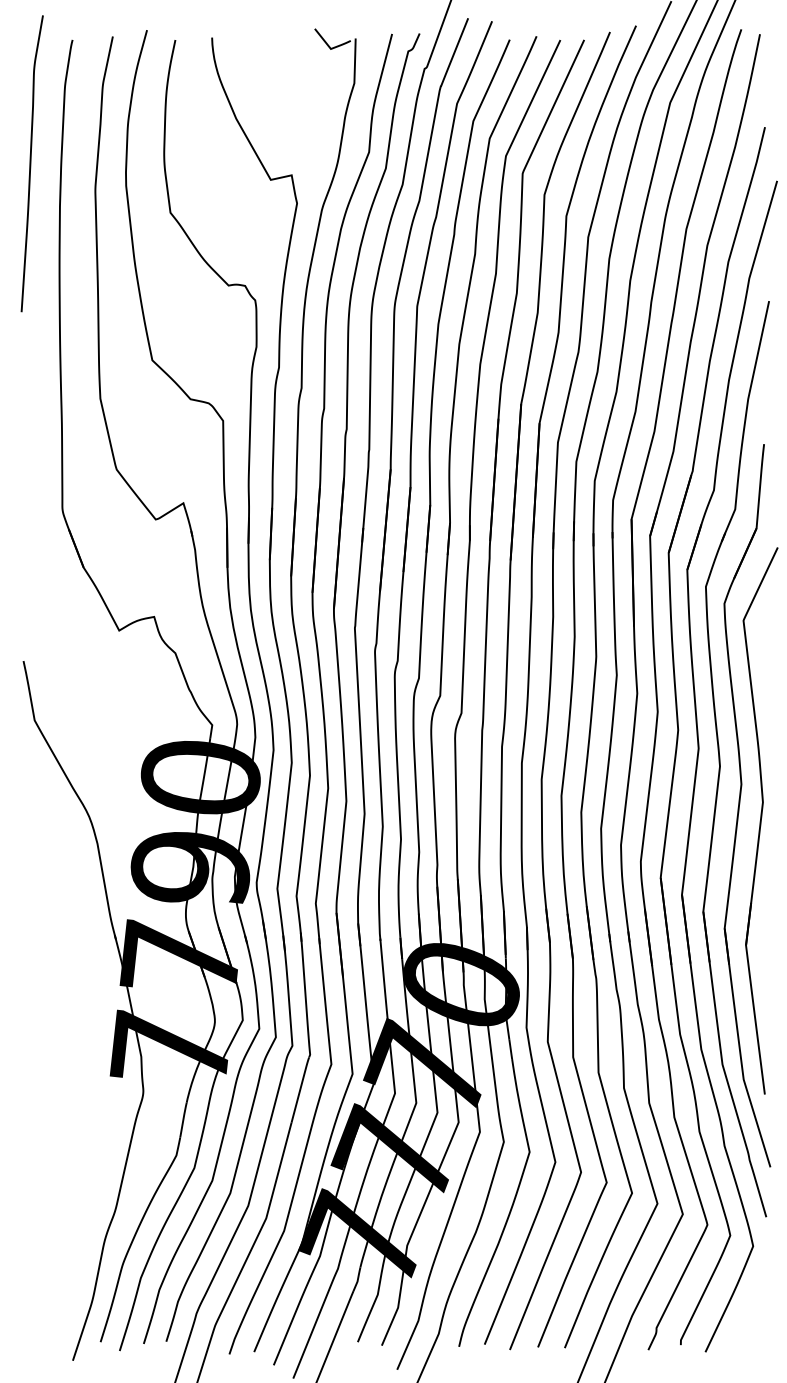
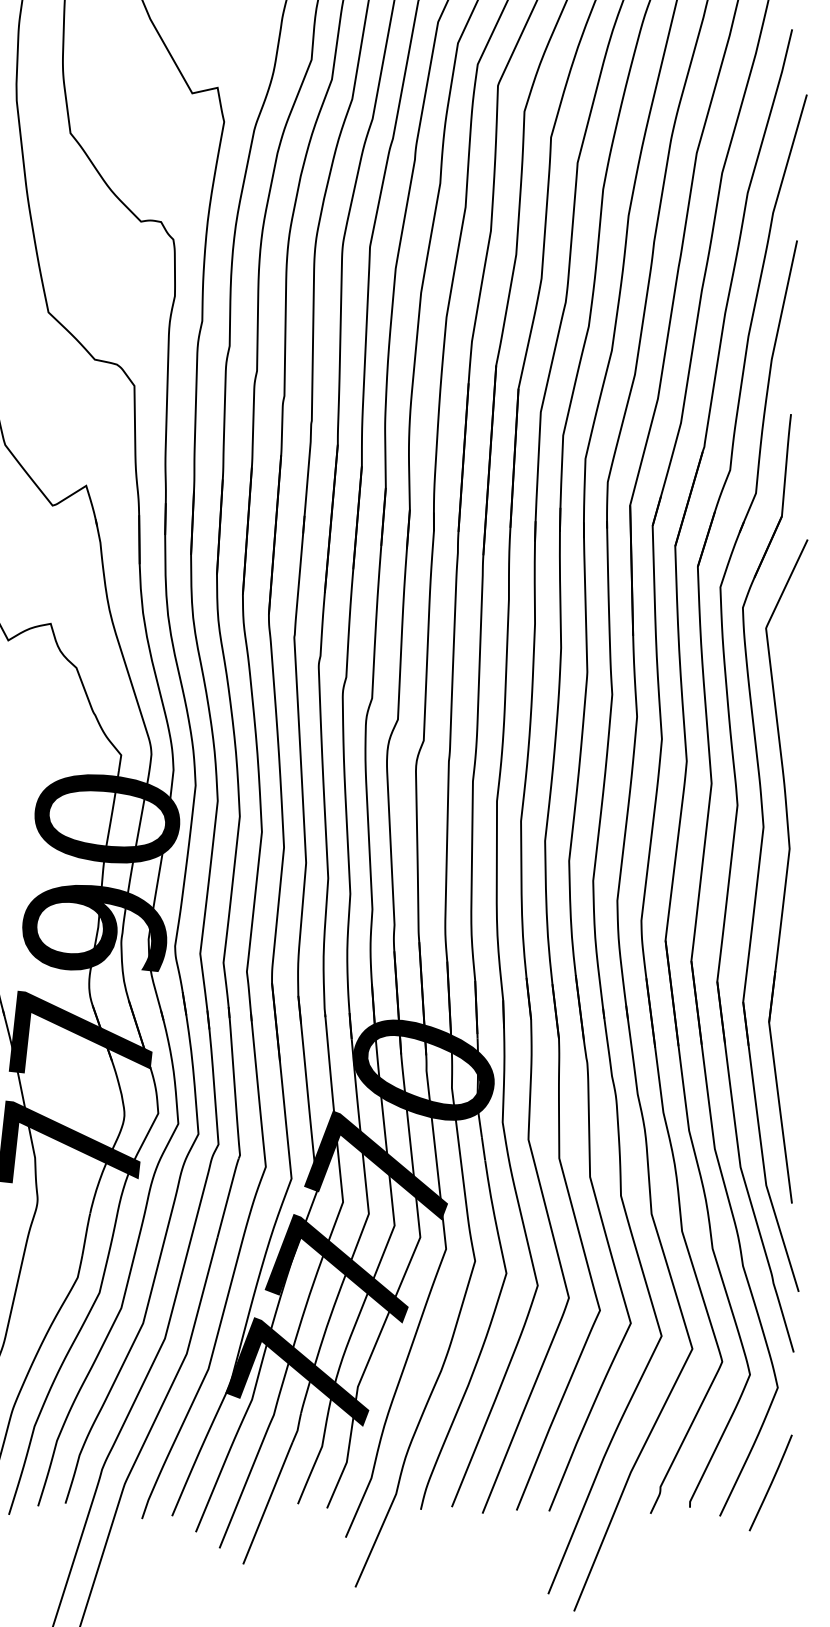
line: (747, 1324) -> (770, 1482), added

